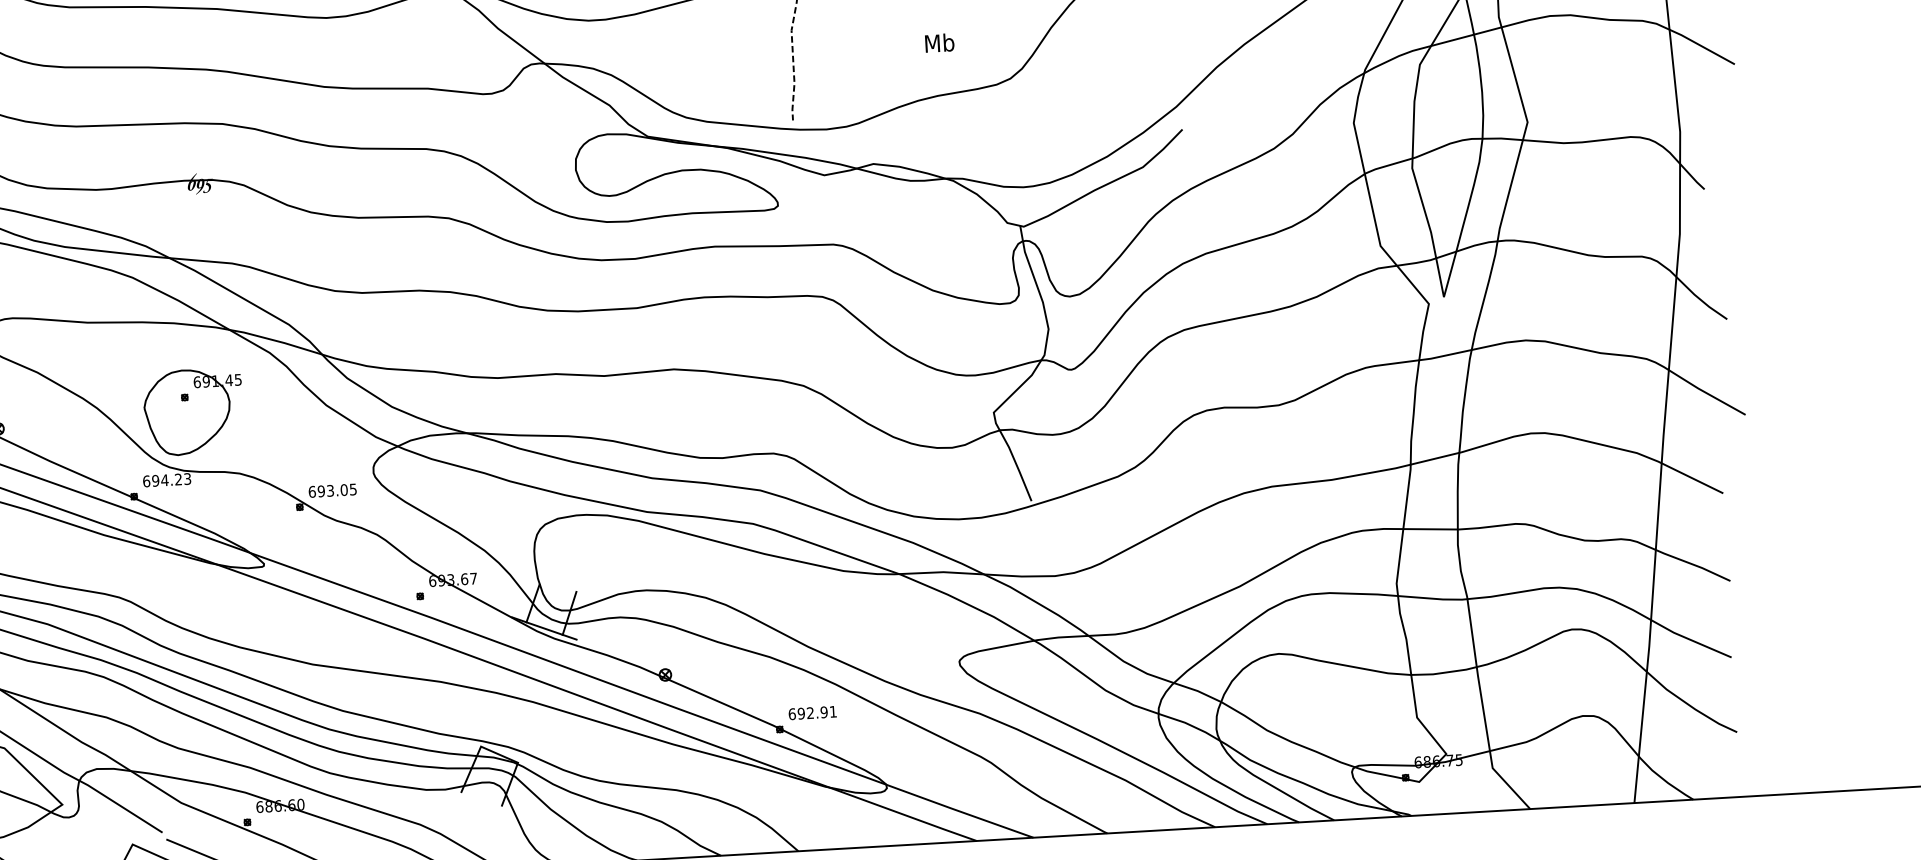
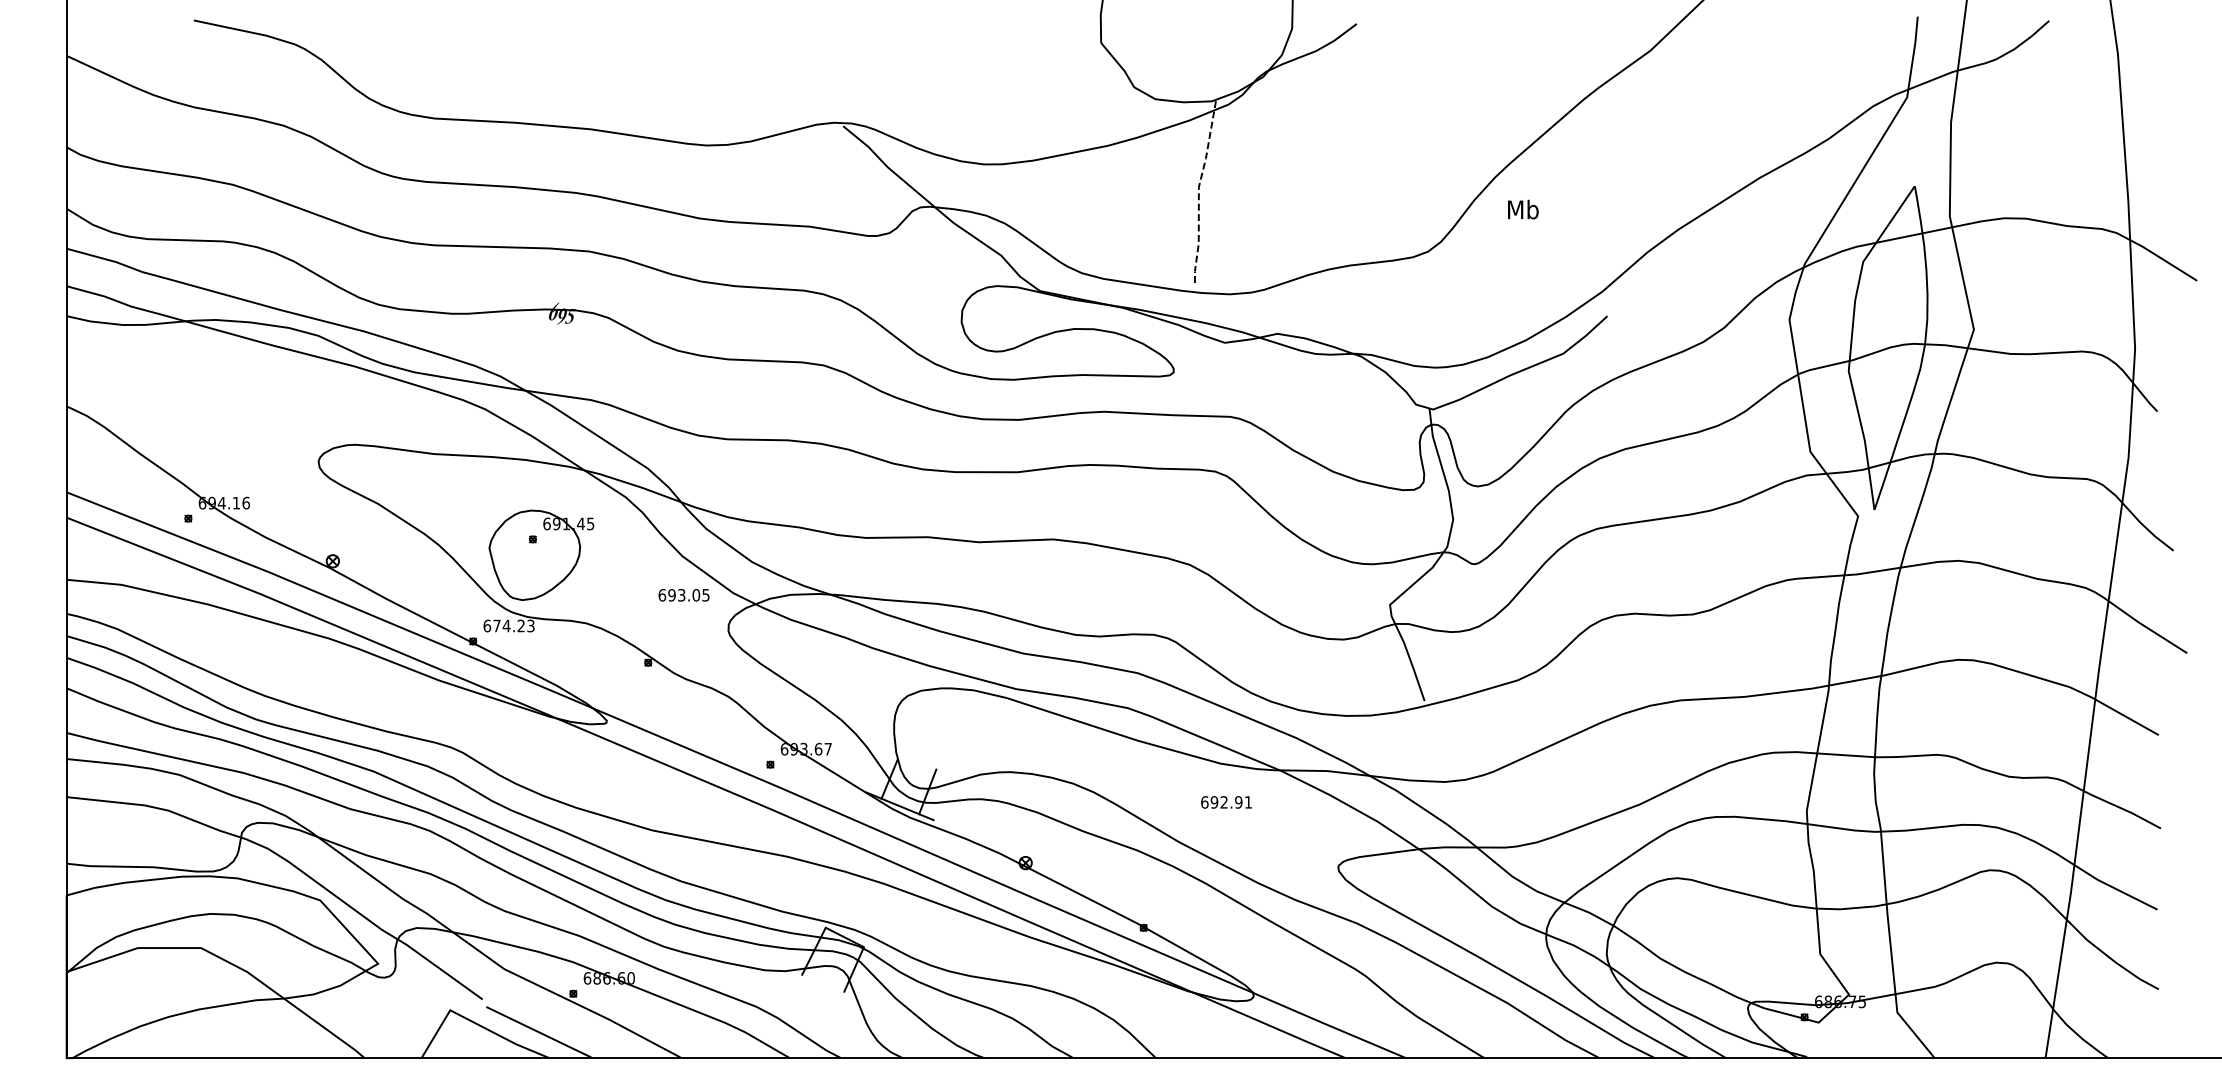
text: (939, 42) -> (1523, 209), moved
text: (155, 480) -> (496, 625), 694.23 -> 674.23
text: (332, 490) -> (683, 595), moved
text: (812, 713) -> (1226, 802), moved

